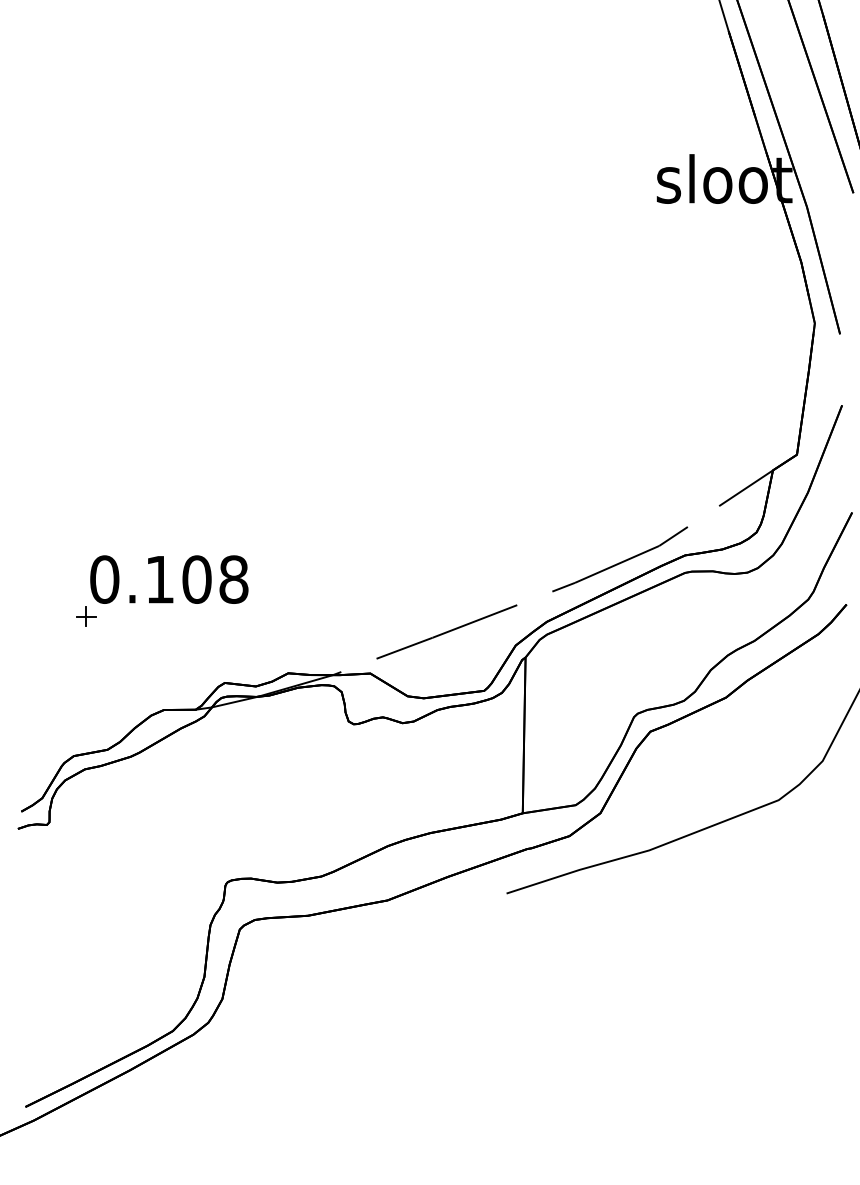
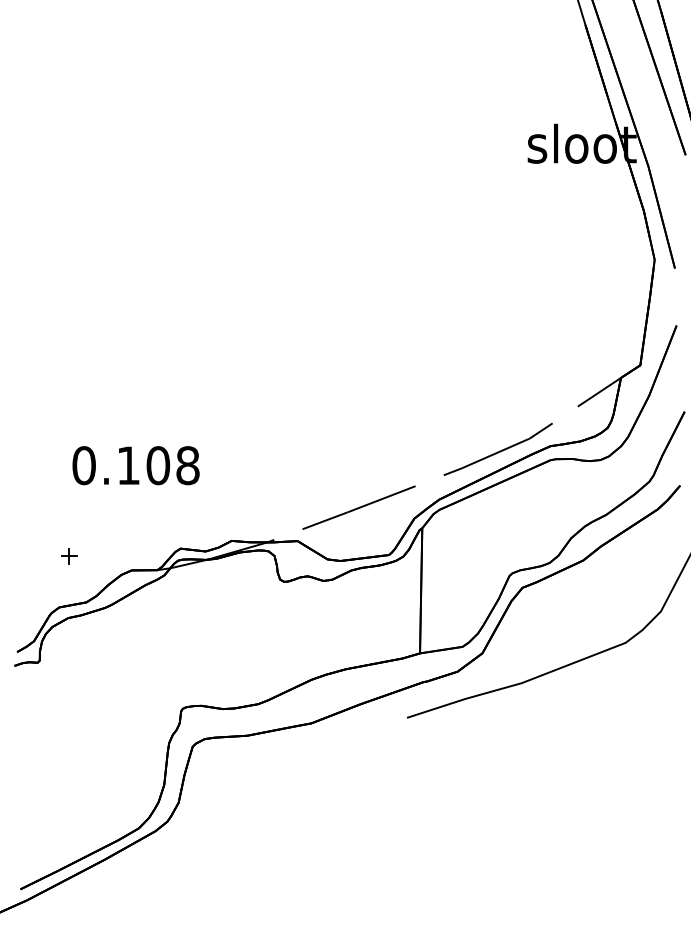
part: (86, 616) -> (69, 556), moved

